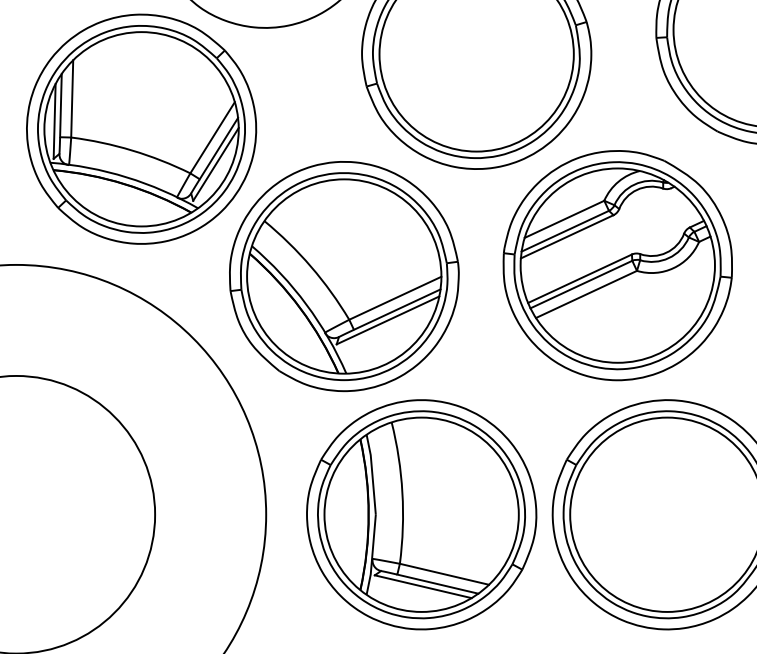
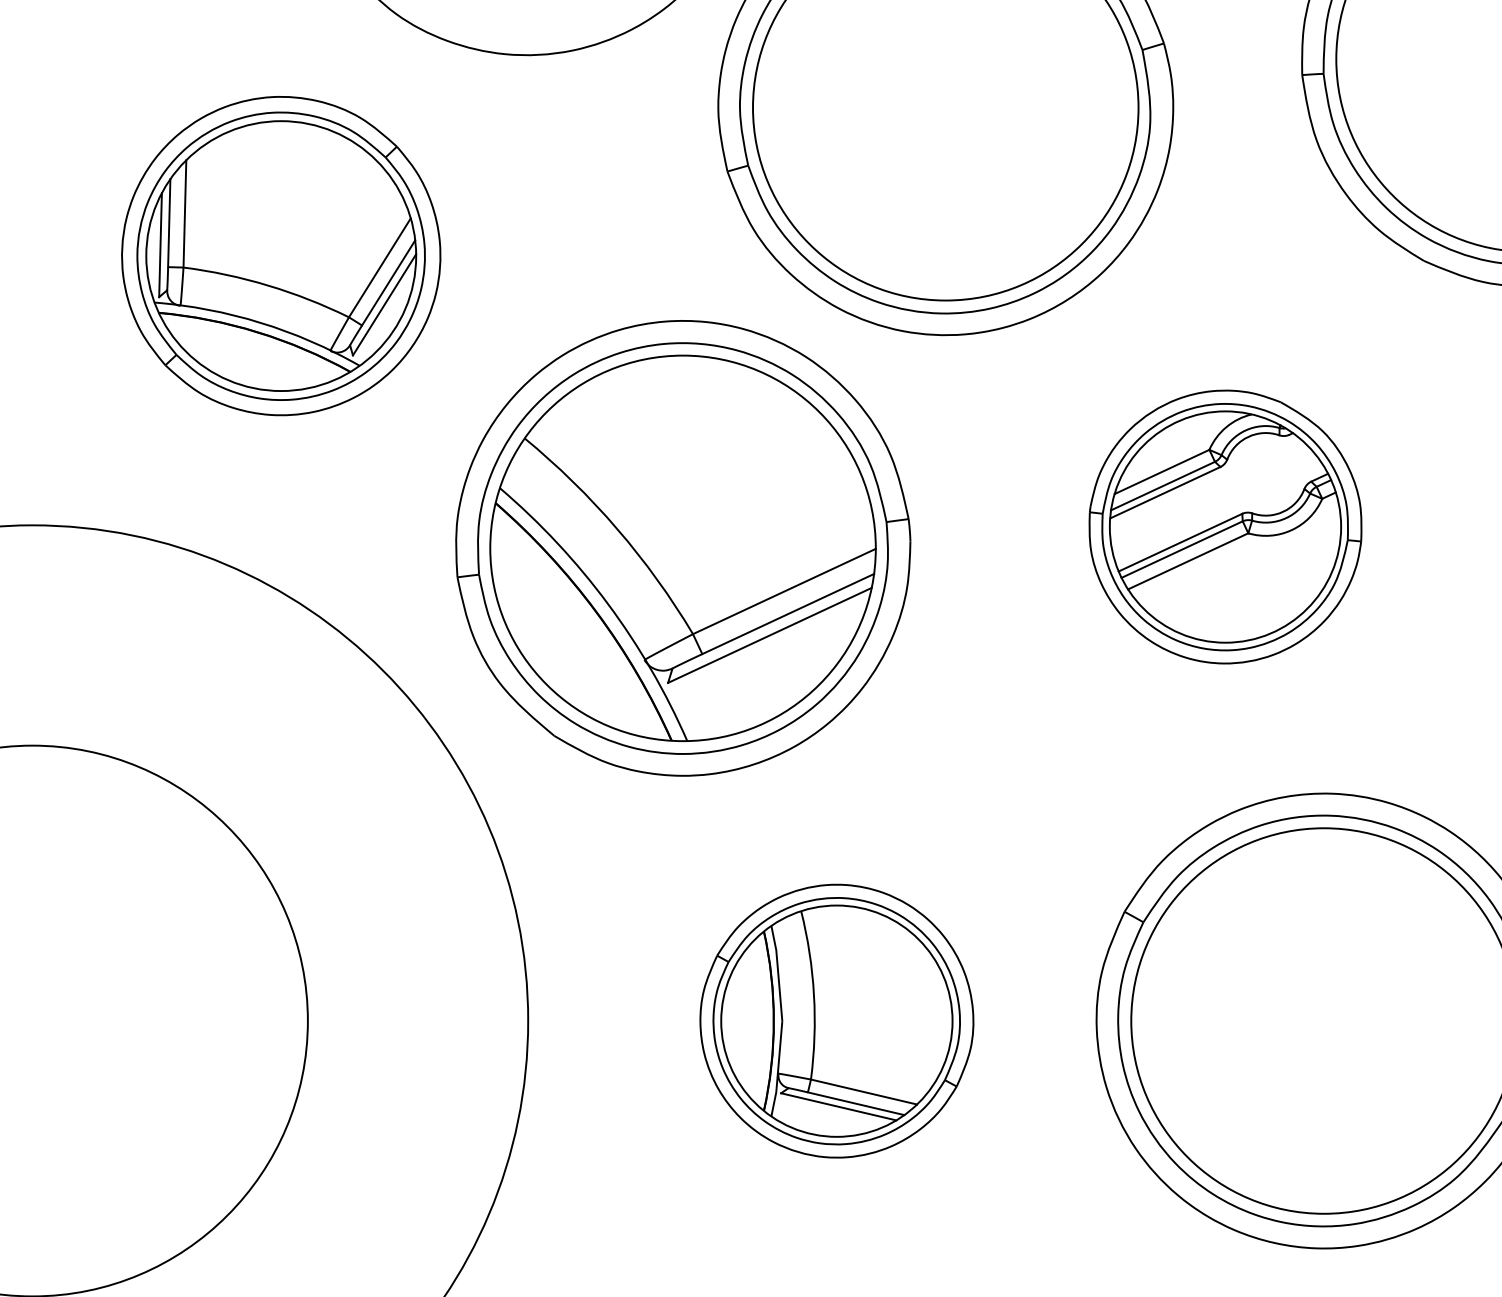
part: (141, 128) -> (280, 254), size x0.7
part: (617, 265) -> (1225, 526), size x0.6
part: (421, 514) -> (836, 1020), size x0.6

